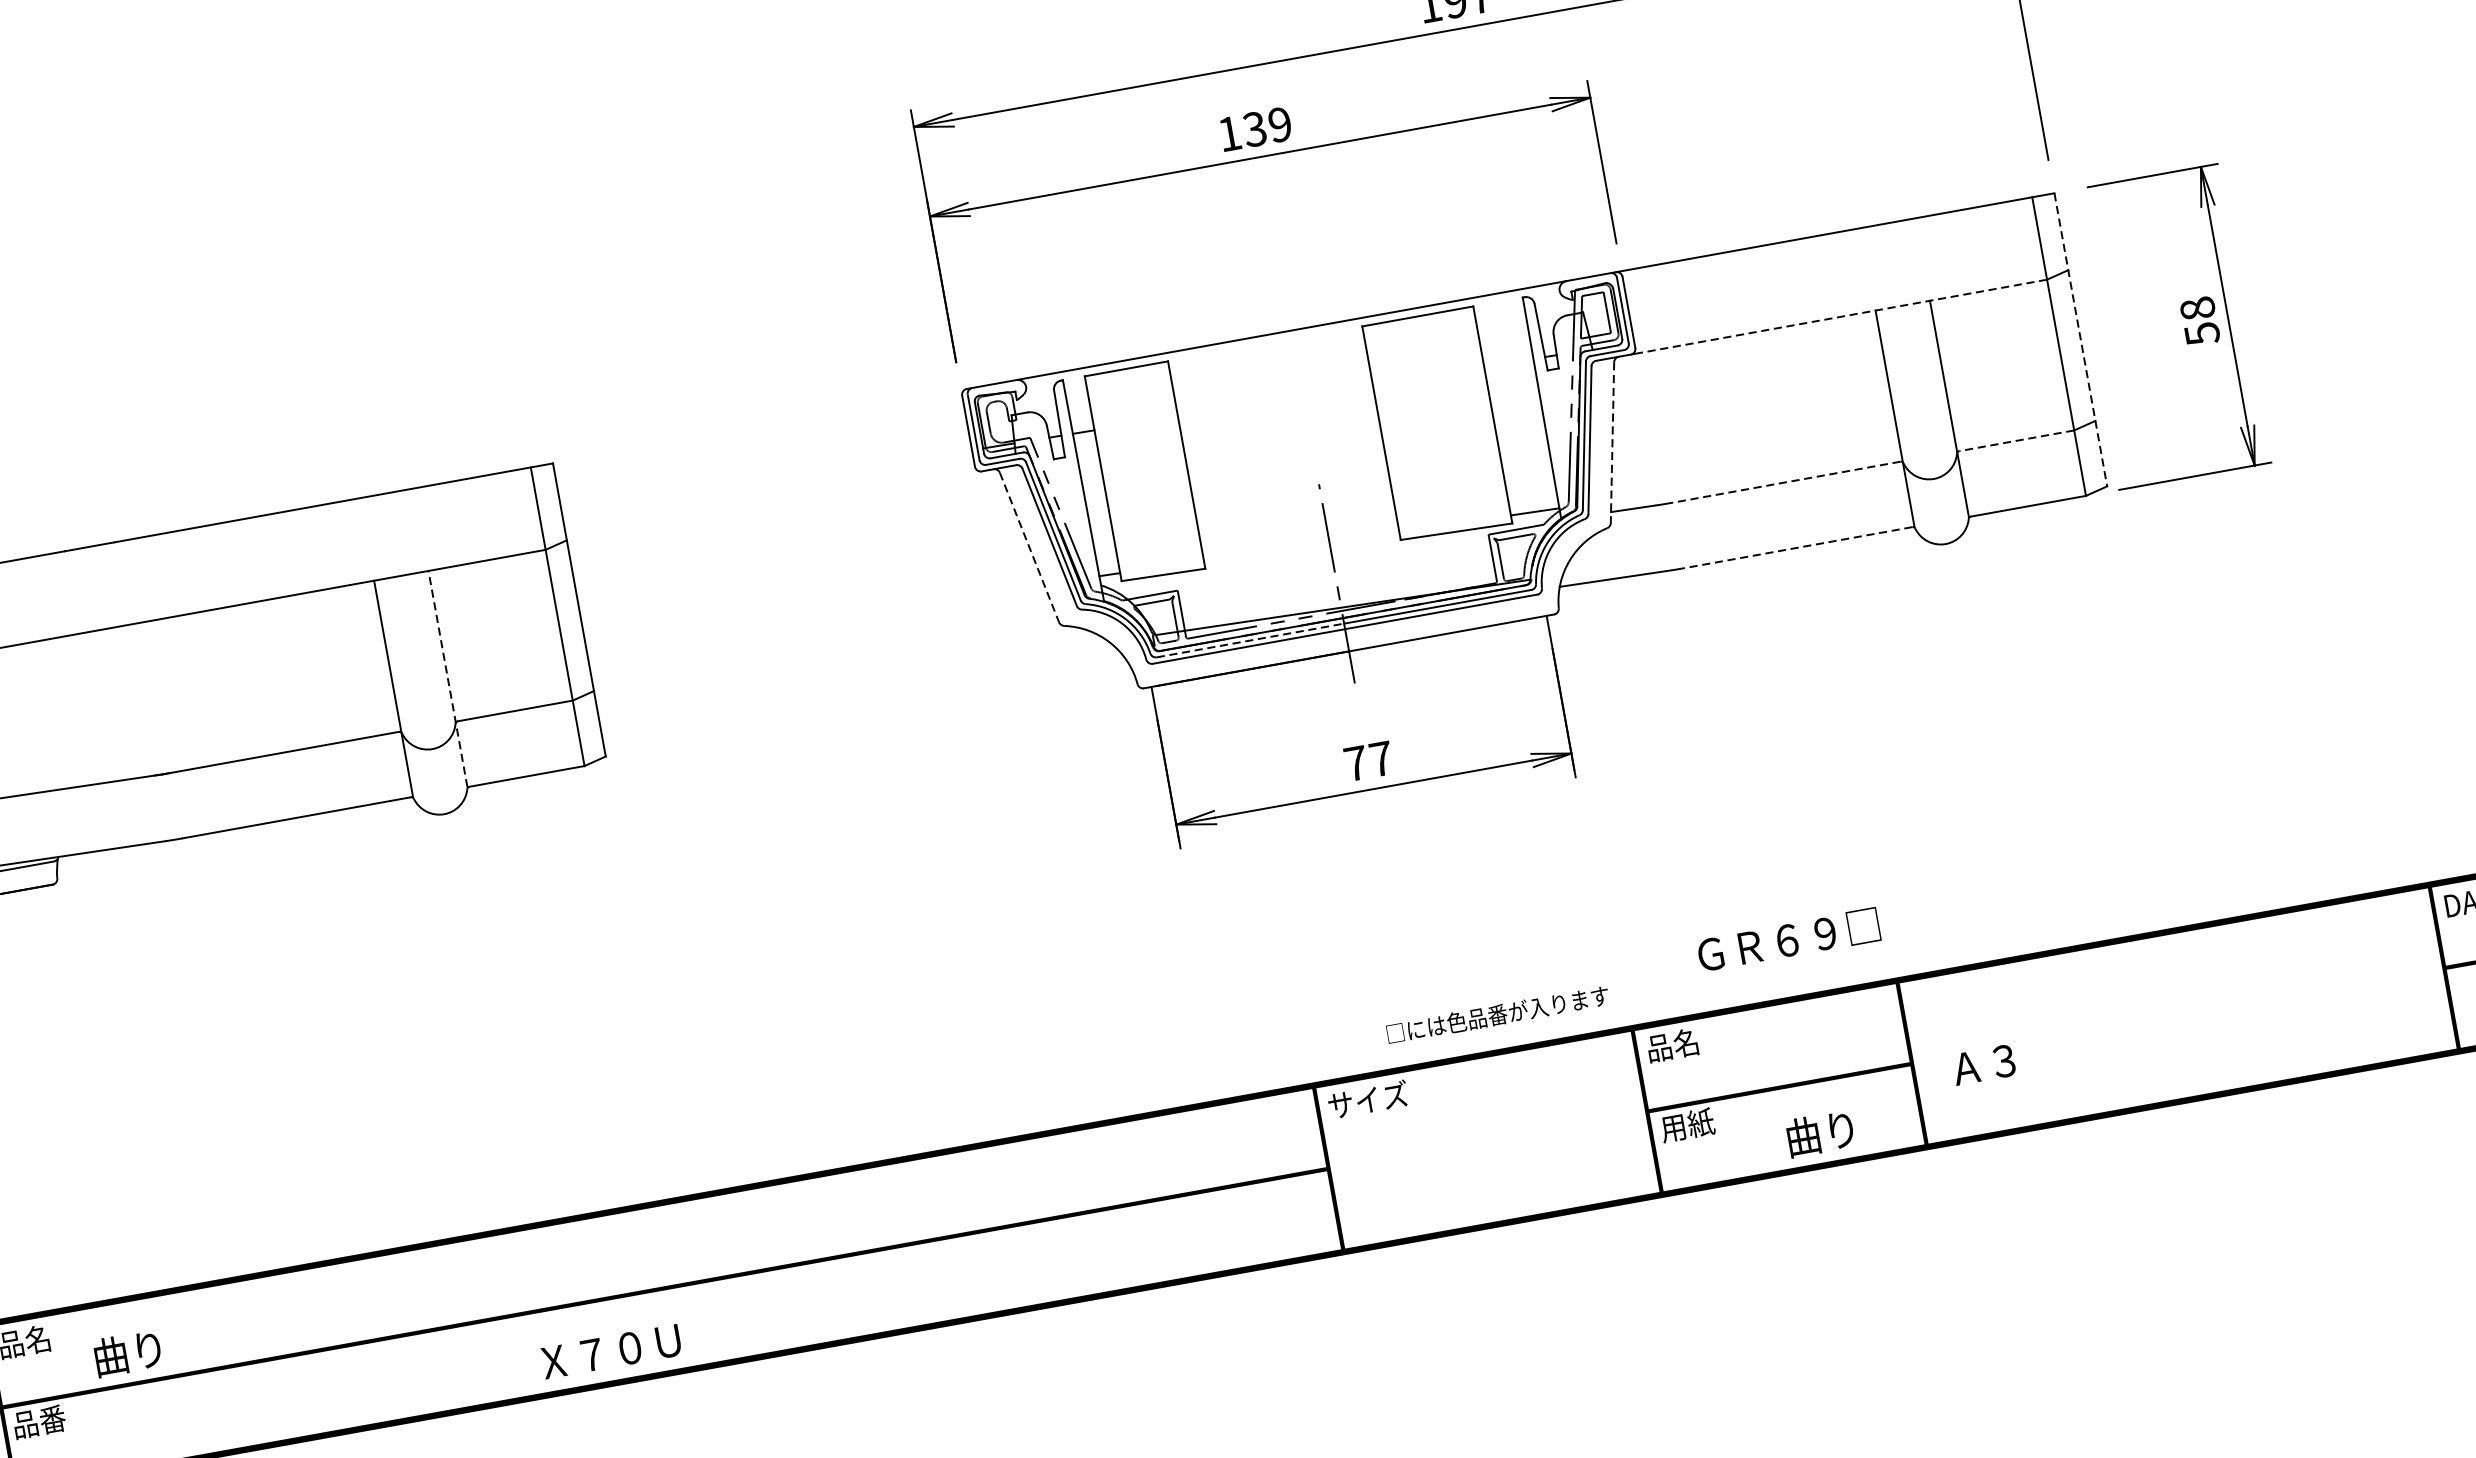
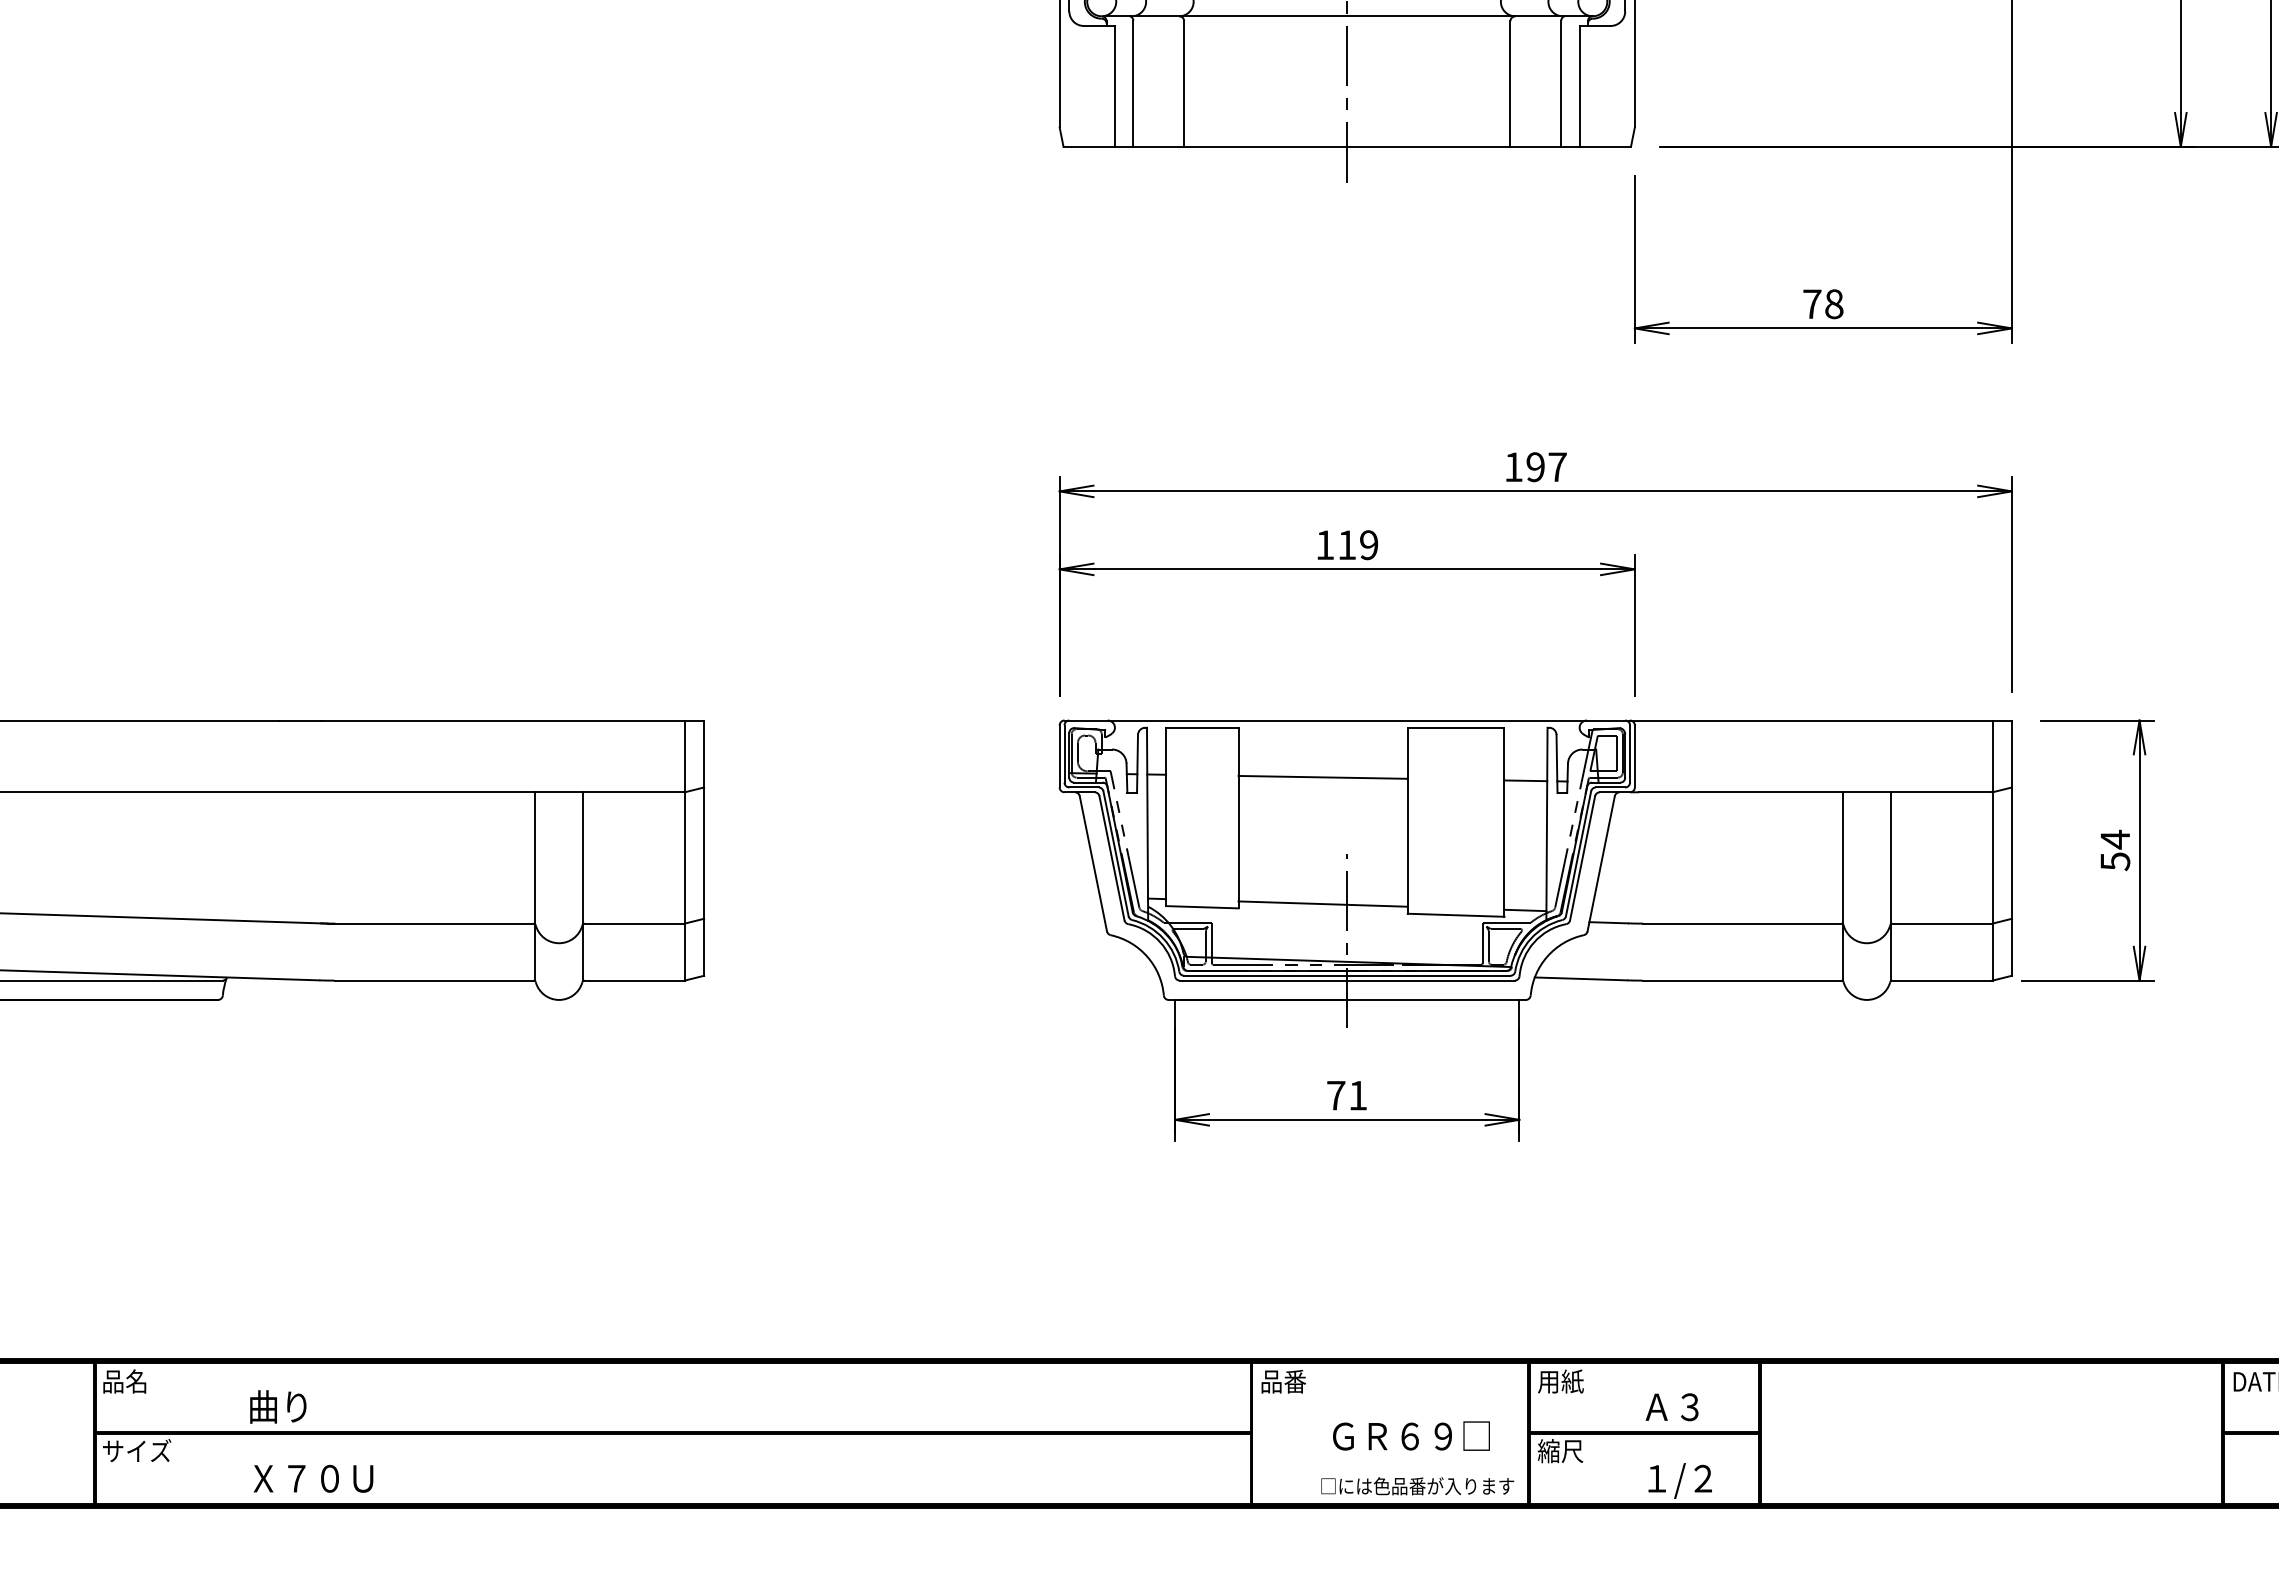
text: (1254, 129) -> (1346, 545), 139 -> 119
text: (2197, 308) -> (2115, 839), 58 -> 54
line: (1843, 316) -> (1815, 792), dashed -> solid
line: (2080, 340) -> (2011, 848), dashed -> solid
line: (1508, 362) -> (1525, 780), added
line: (1274, 399) -> (1322, 776), added
line: (2016, 440) -> (1942, 923), dashed -> solid
line: (1612, 442) -> (1601, 863), dashed -> solid
line: (1785, 482) -> (1741, 923), dashed -> solid
line: (1300, 545) -> (1322, 903), added
line: (1029, 547) -> (1093, 863), dashed -> solid
line: (1797, 547) -> (1741, 980), dashed -> solid
line: (1250, 640) -> (1265, 975), dashed -> solid
line: (447, 677) -> (582, 885), dashed -> solid
text: (1381, 758) -> (1358, 1095), 77 -> 71
text: (1788, 939) -> (1411, 1435), moved
text: (1497, 1015) -> (1417, 1486), moved
text: (1672, 1045) -> (1560, 1381), 品名 -> 用紙
text: (1983, 1065) -> (1671, 1407), moved
text: (1368, 1100) -> (1295, 1381), サイズ -> 品番
text: (1687, 1125) -> (1560, 1451), 用紙 -> 縮尺
text: (1827, 1133) -> (1677, 1479), 曲り -> １/２
text: (611, 1351) -> (313, 1478), moved
text: (127, 1352) -> (278, 1406), moved
text: (53, 1419) -> (137, 1451), 品番 -> サイズ

